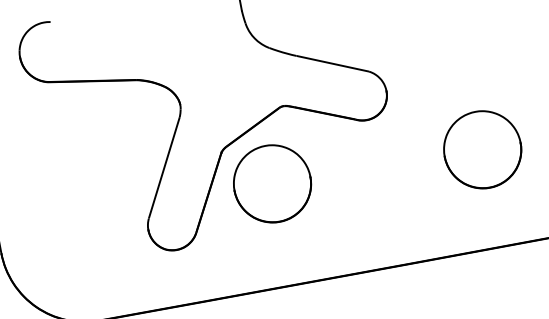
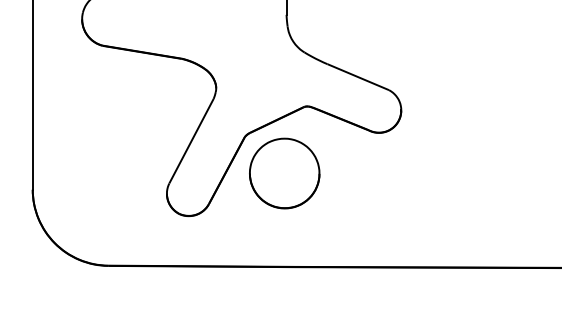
part: (482, 149) -> (476, 178), removed

